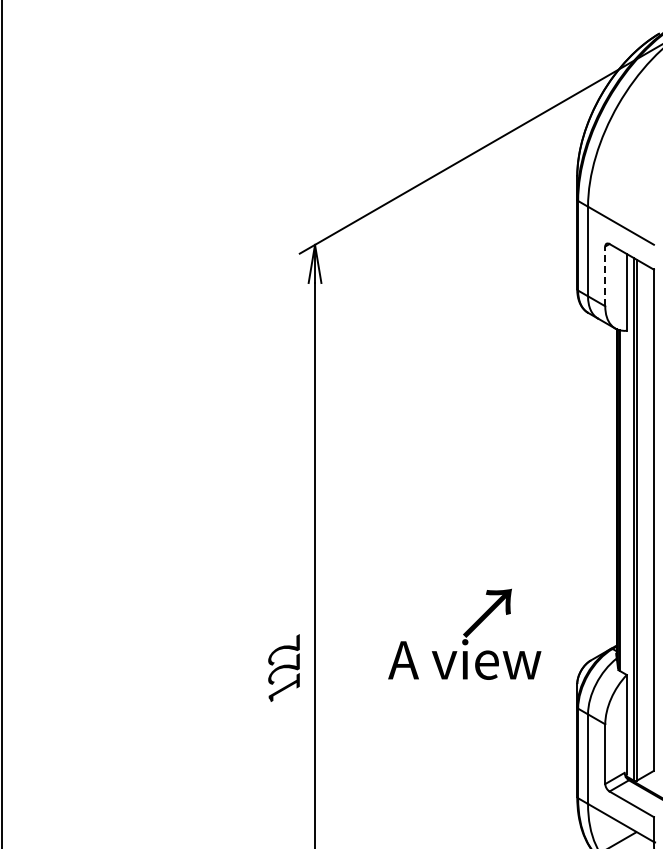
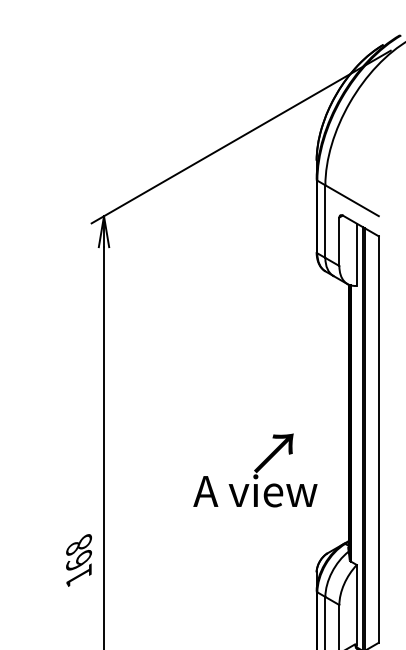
line: (605, 276) -> (339, 241), dashed -> solid
text: (464, 633) -> (255, 469), moved
text: (284, 659) -> (79, 552), 122 -> 168

